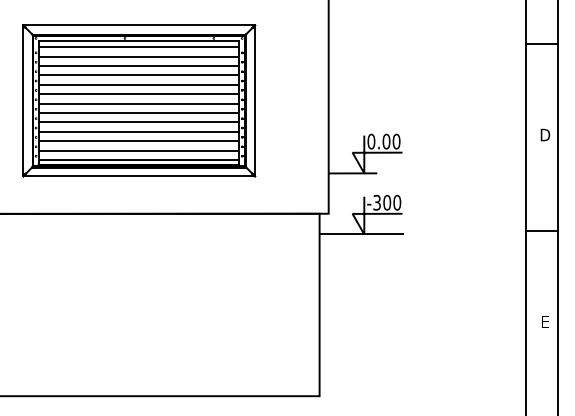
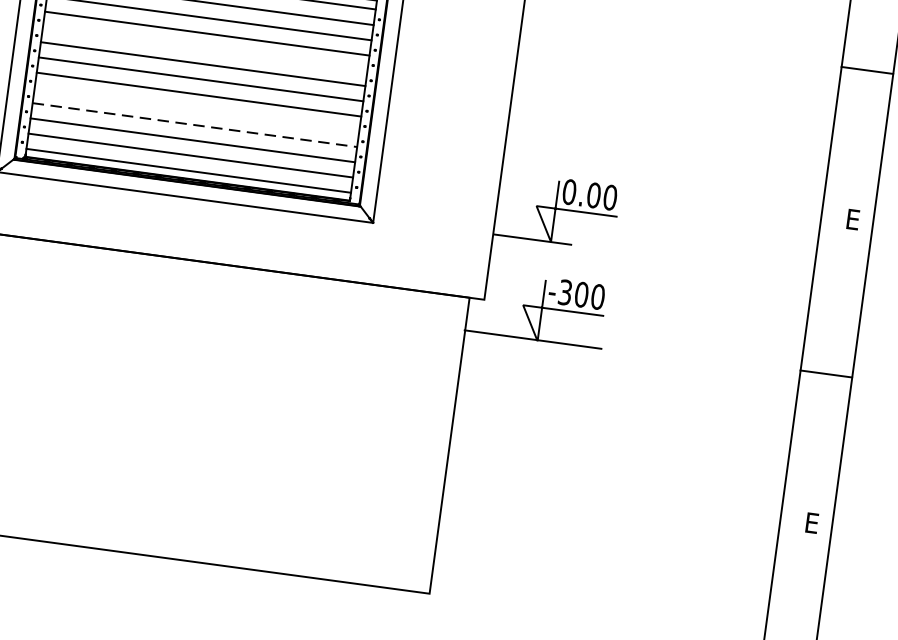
line: (139, 84) -> (205, 48), removed
line: (139, 122) -> (197, 110), removed
line: (139, 131) -> (195, 124), solid -> dashed
text: (545, 134) -> (853, 218), D -> E

